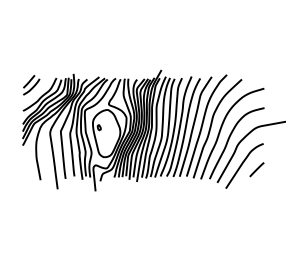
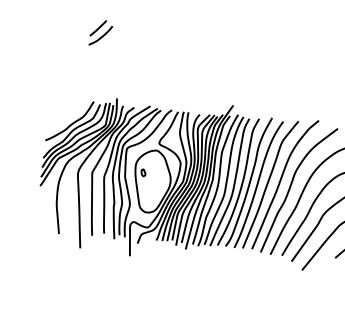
part: (31, 85) -> (100, 33), moved

